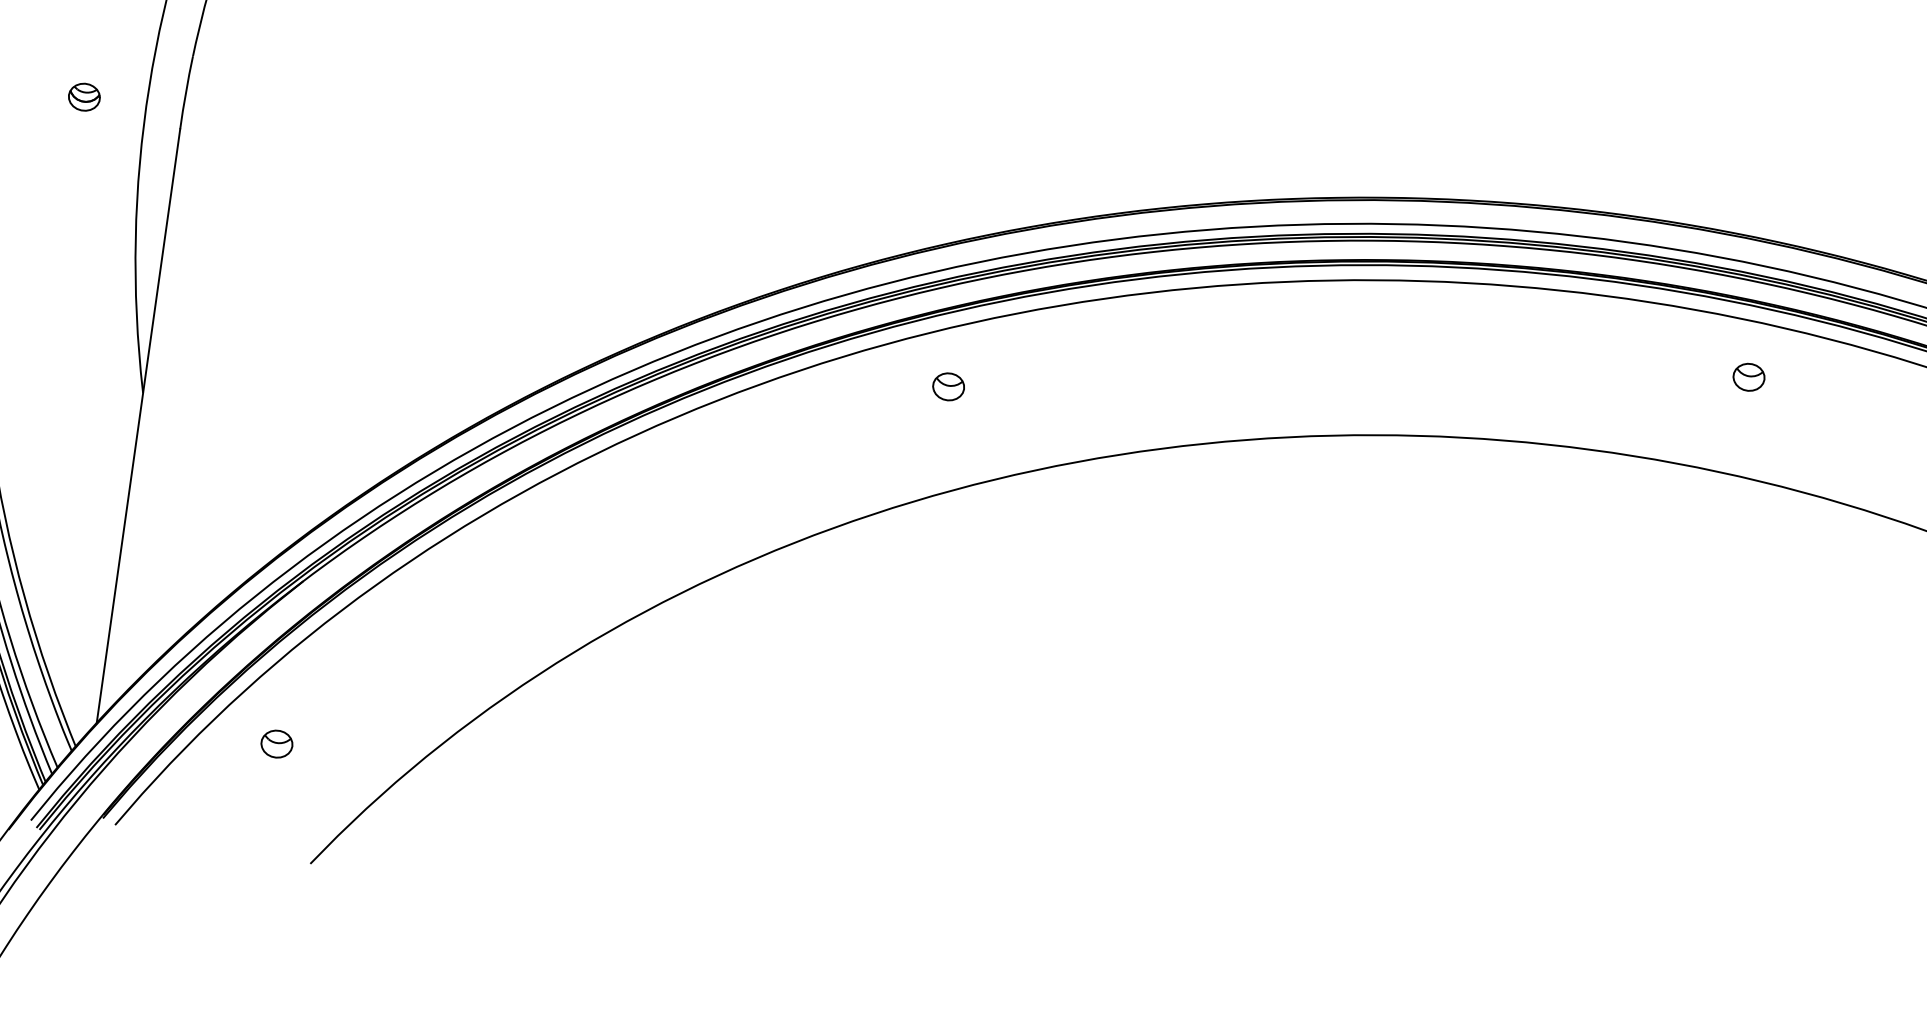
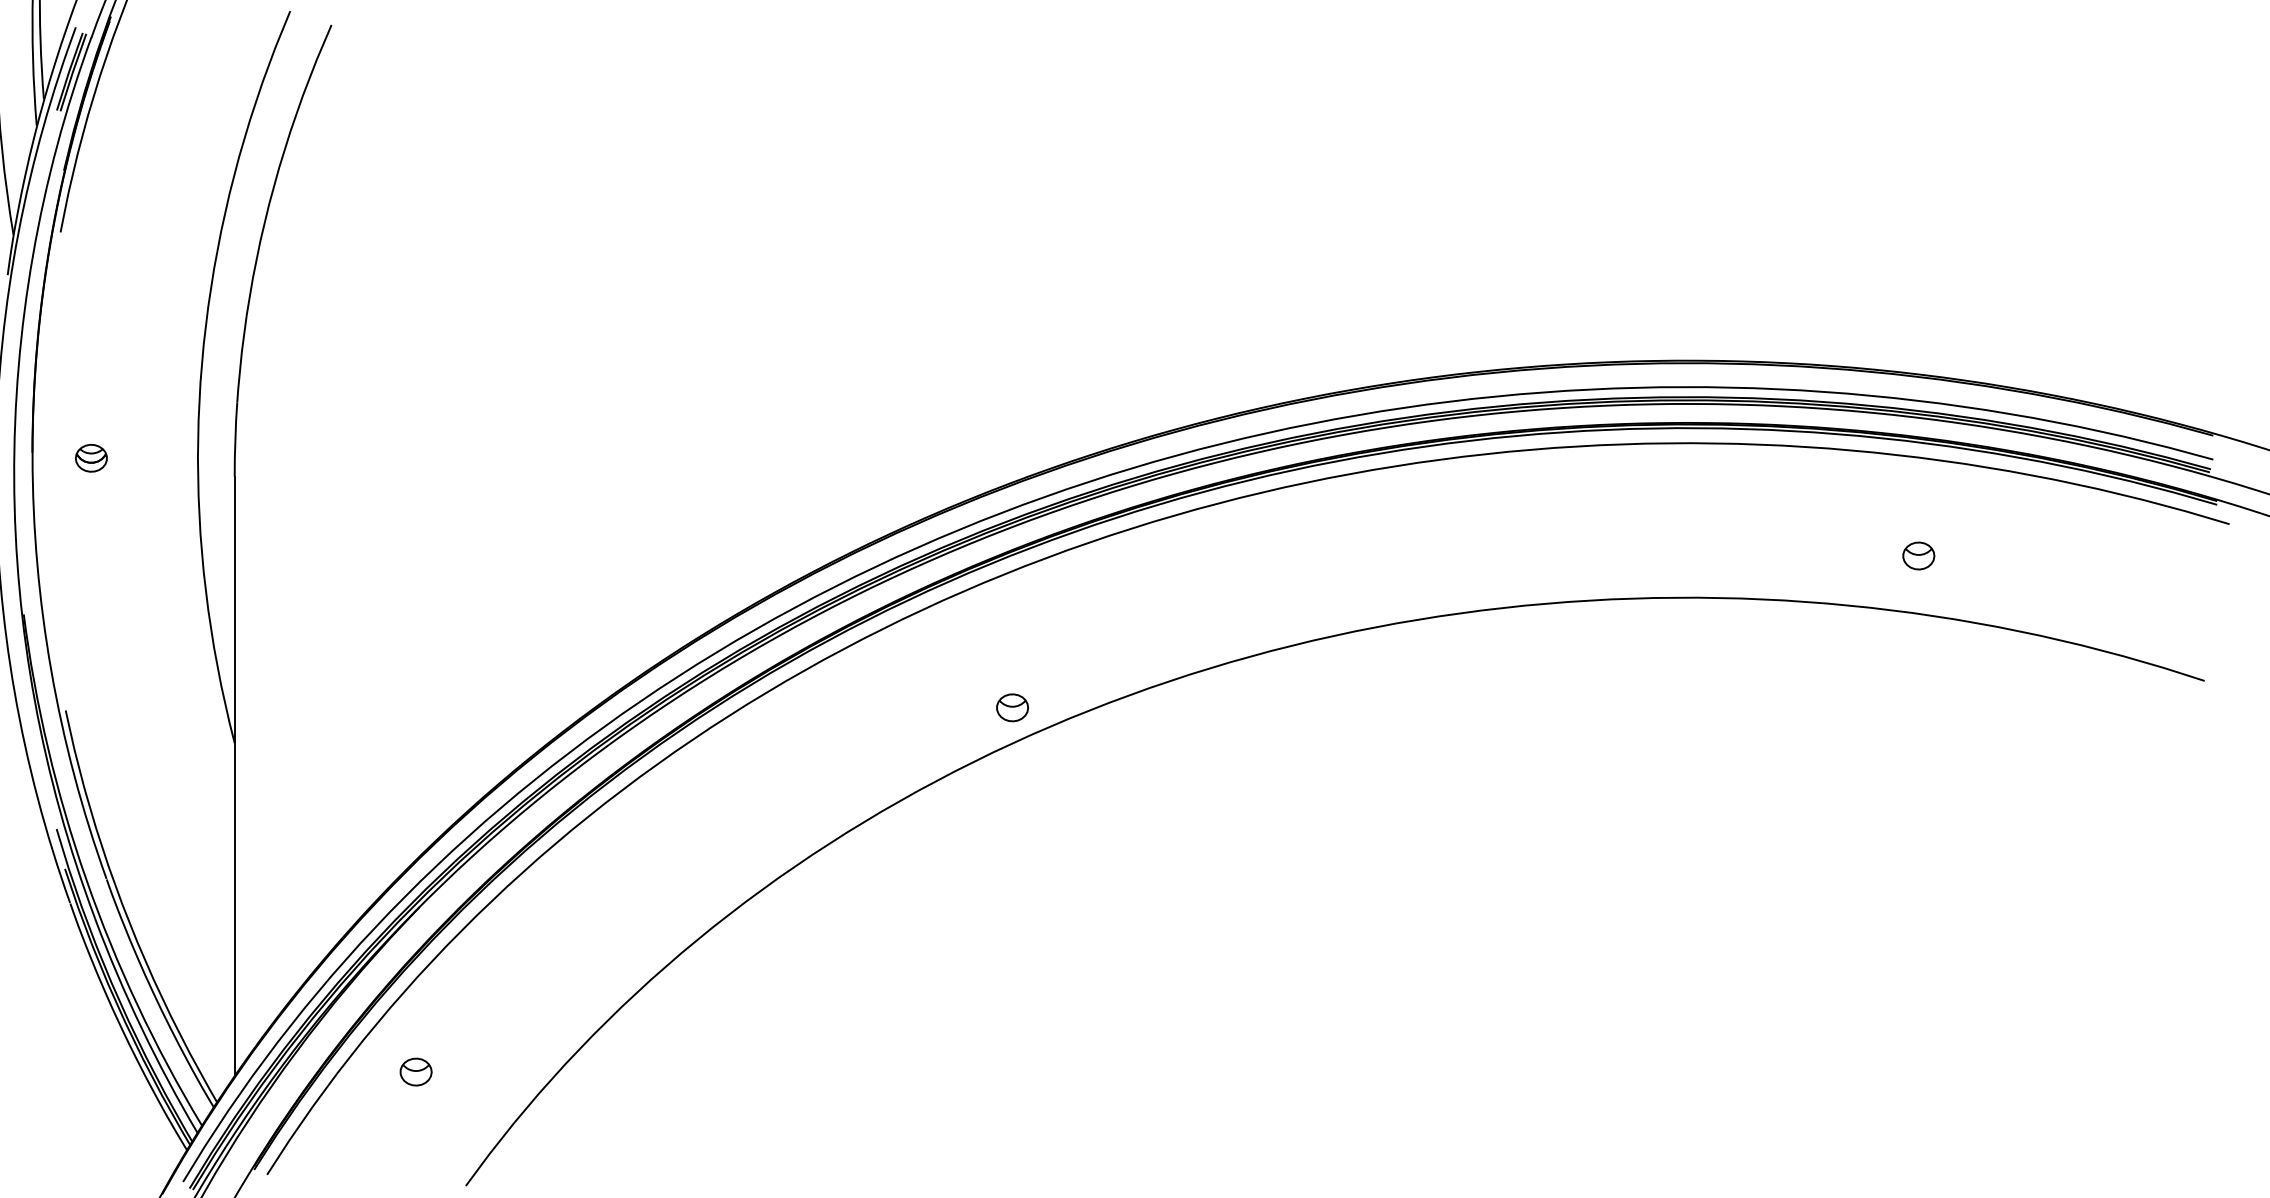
part: (83, 96) -> (90, 457), moved
part: (1748, 376) -> (1918, 555), moved
part: (948, 386) -> (1012, 707), moved

